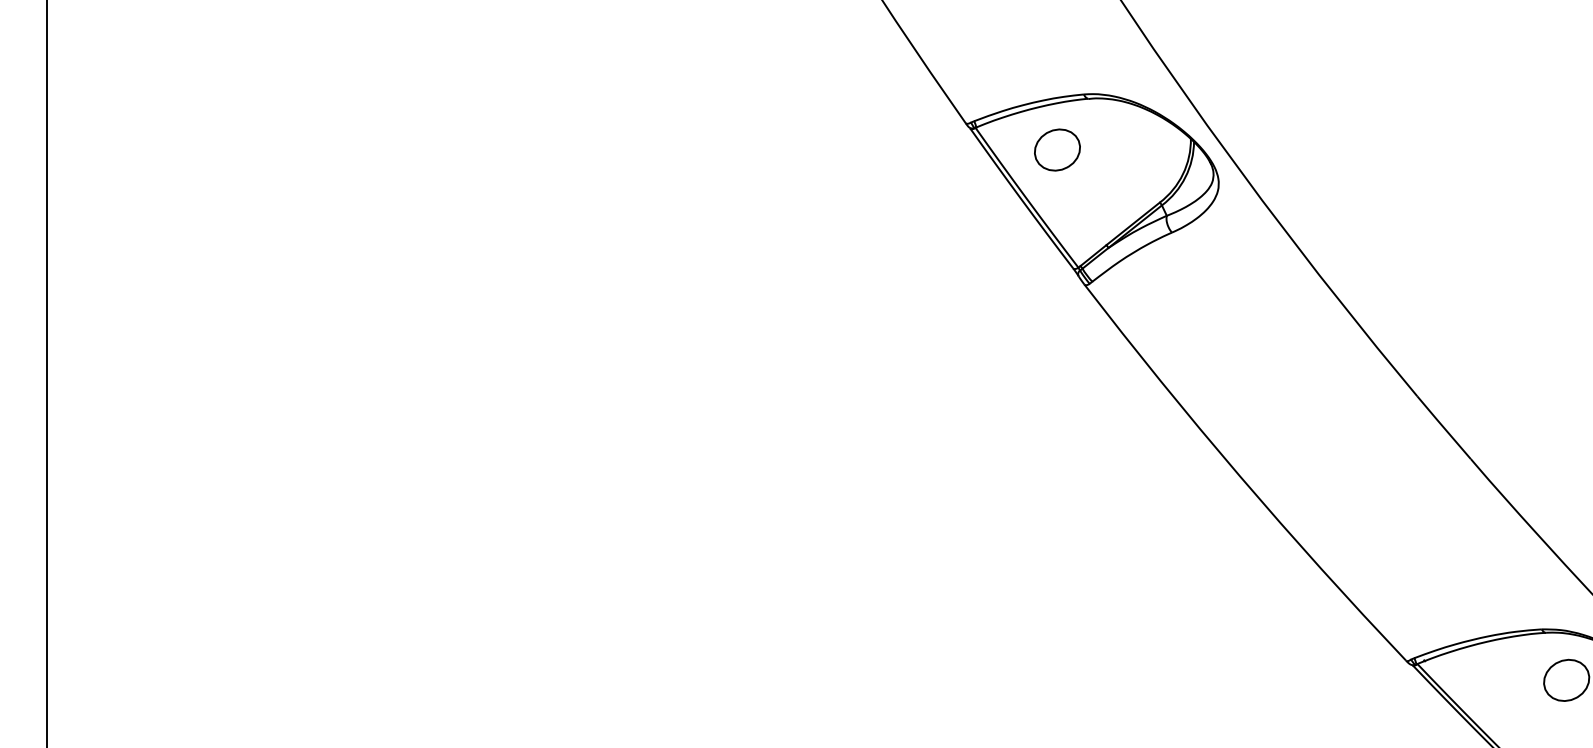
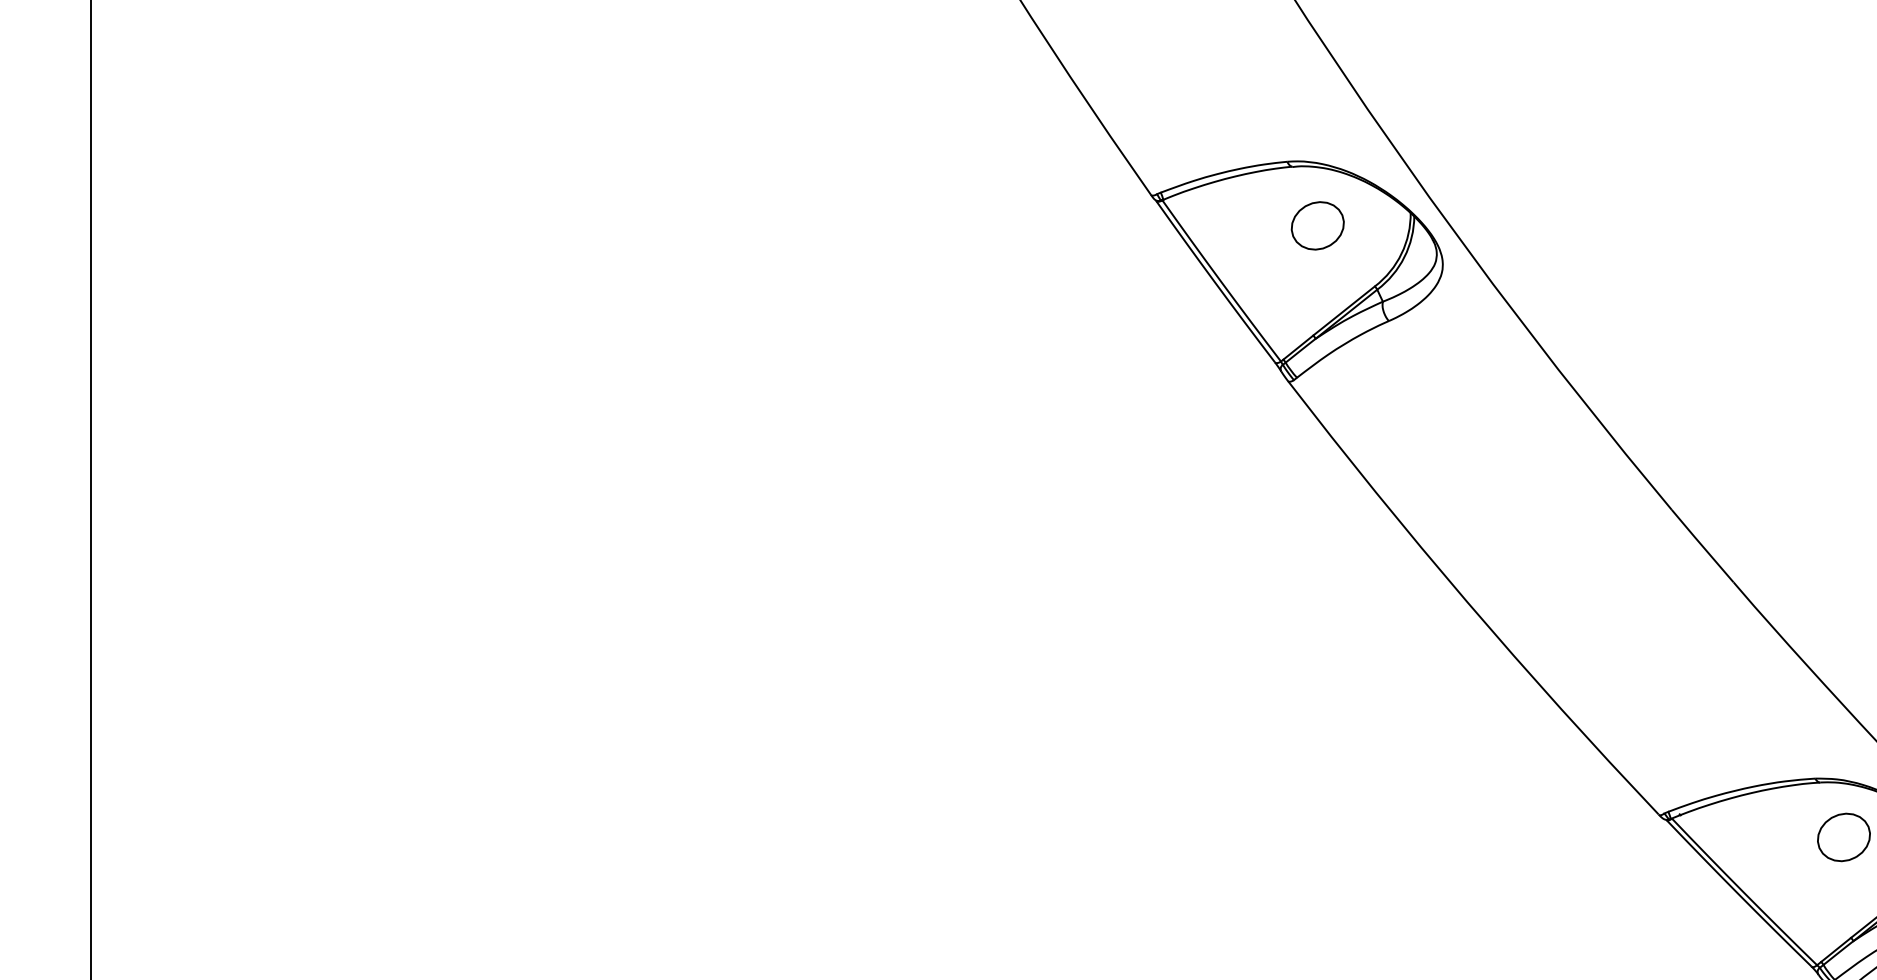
part: (1057, 149) -> (1317, 225), moved

